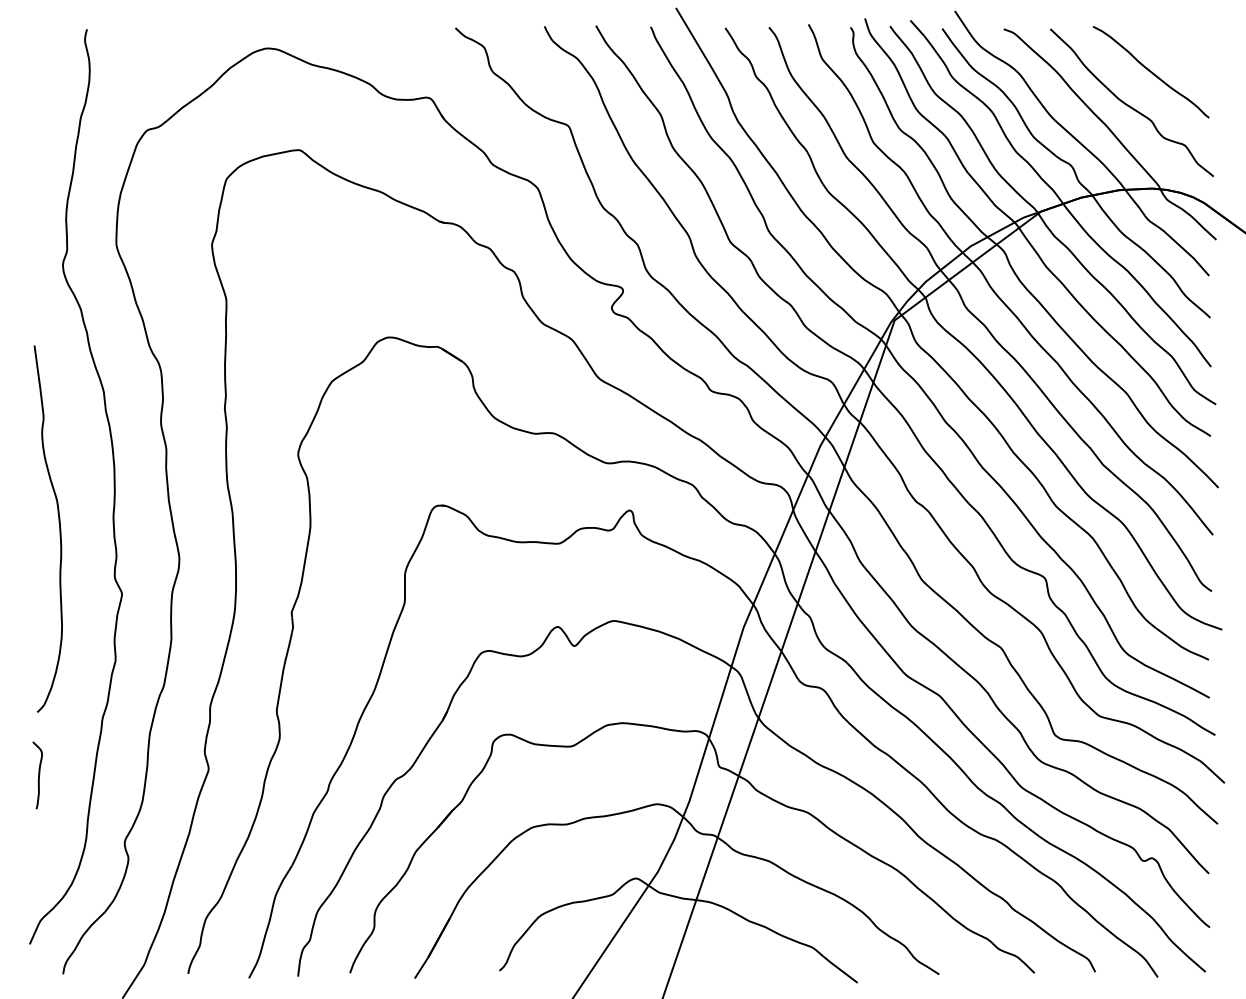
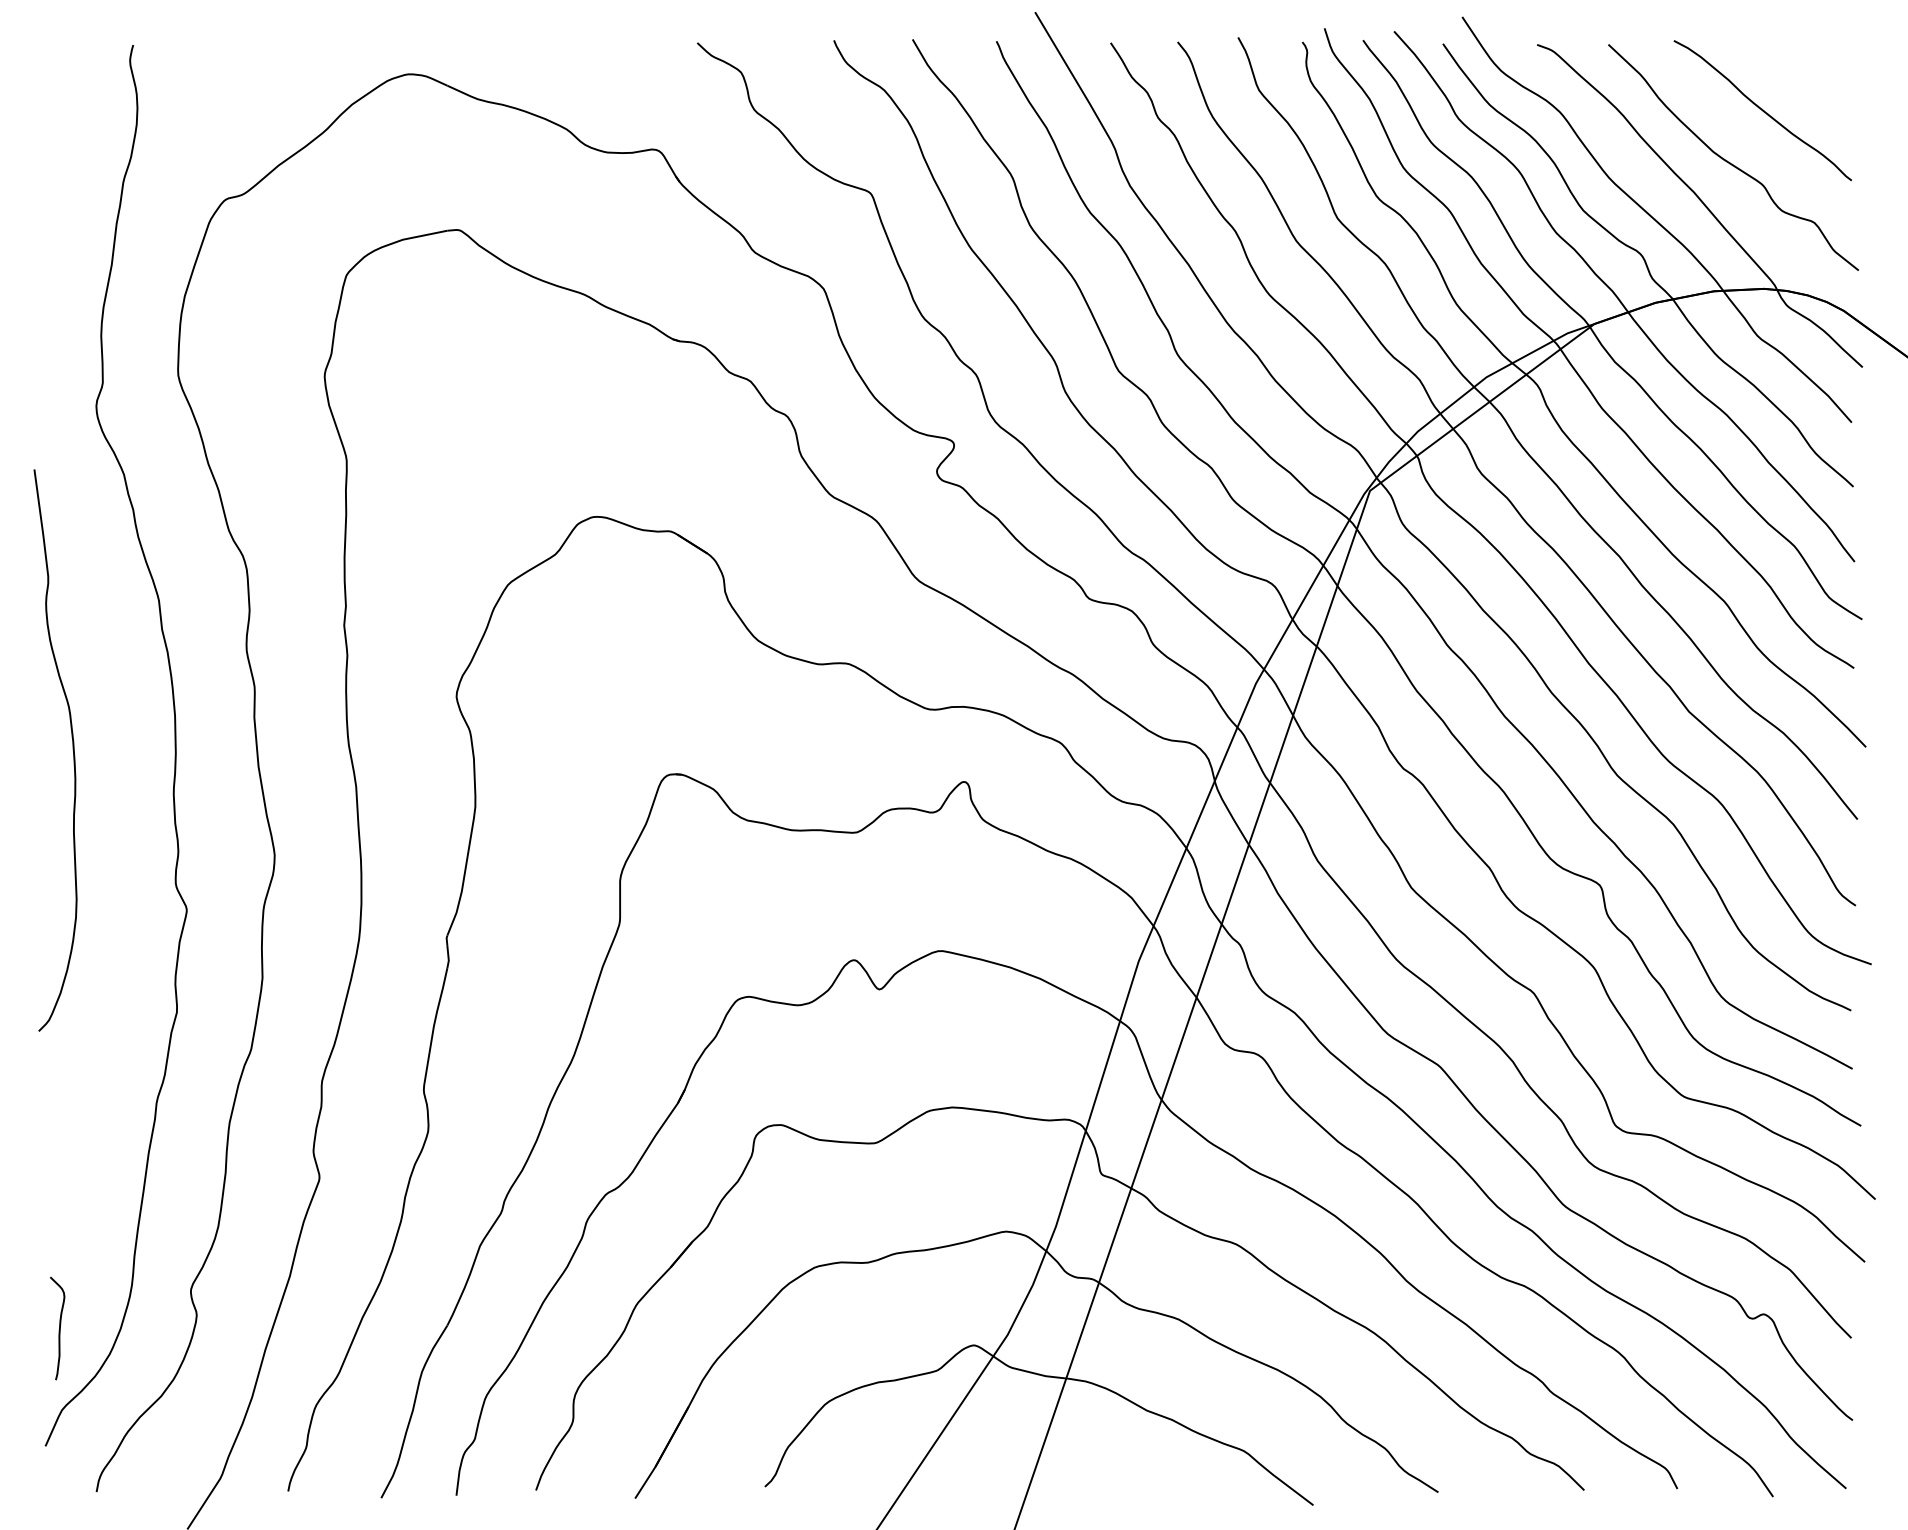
curve: (59, 528) -> (72, 749), moved
curve: (38, 775) -> (58, 1328), moved

